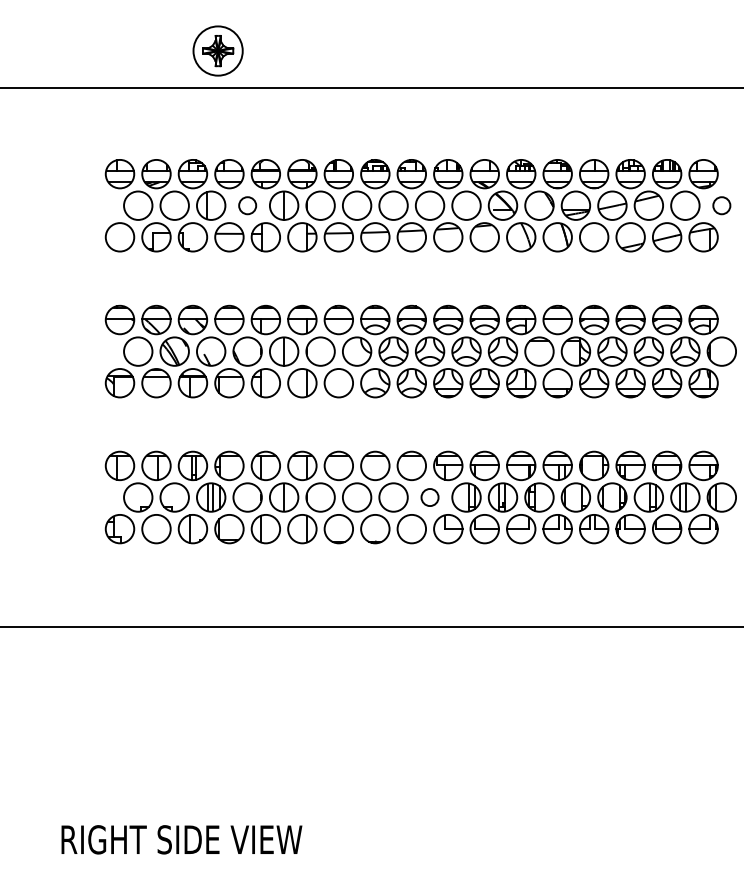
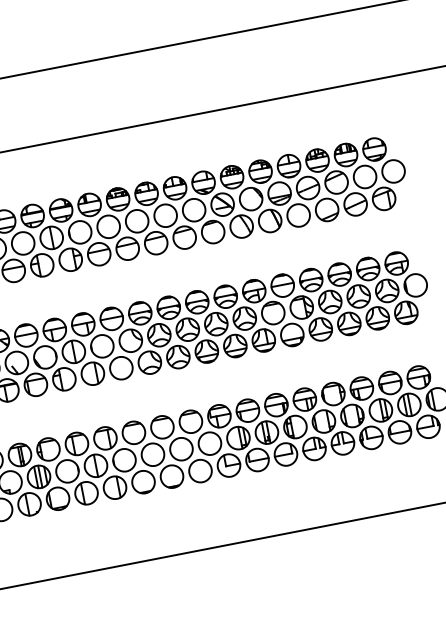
circle: (247, 205) -> (23, 243), size x1.67
circle: (721, 205) -> (393, 171), size x1.67
circle: (429, 497) -> (209, 443), size x1.67

